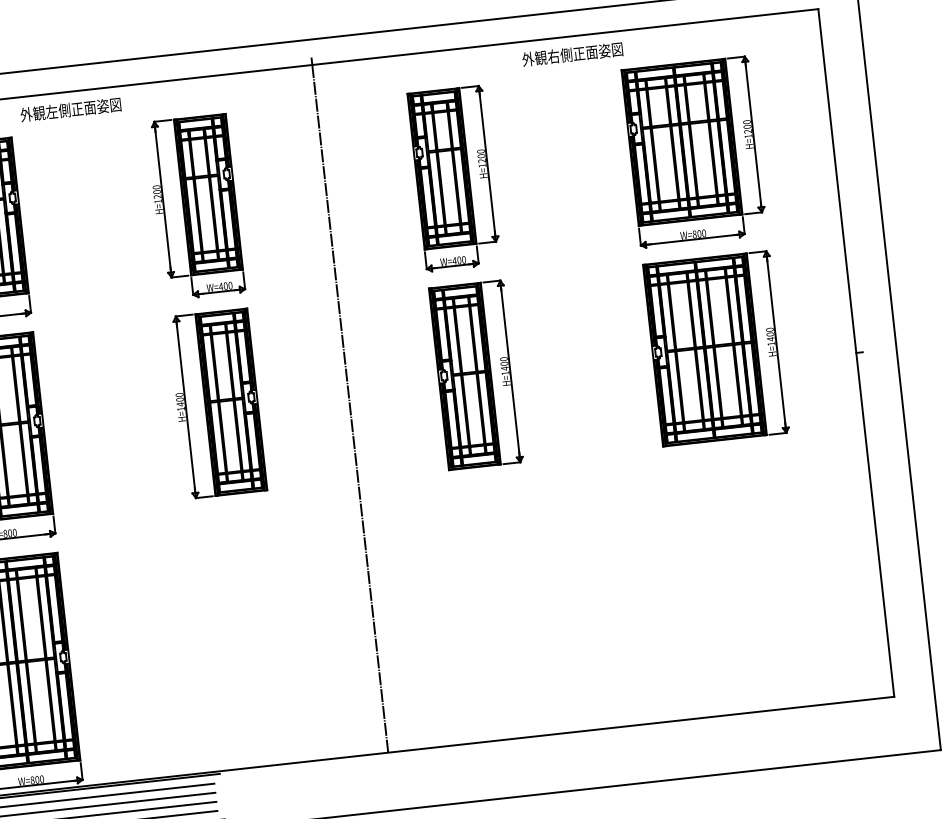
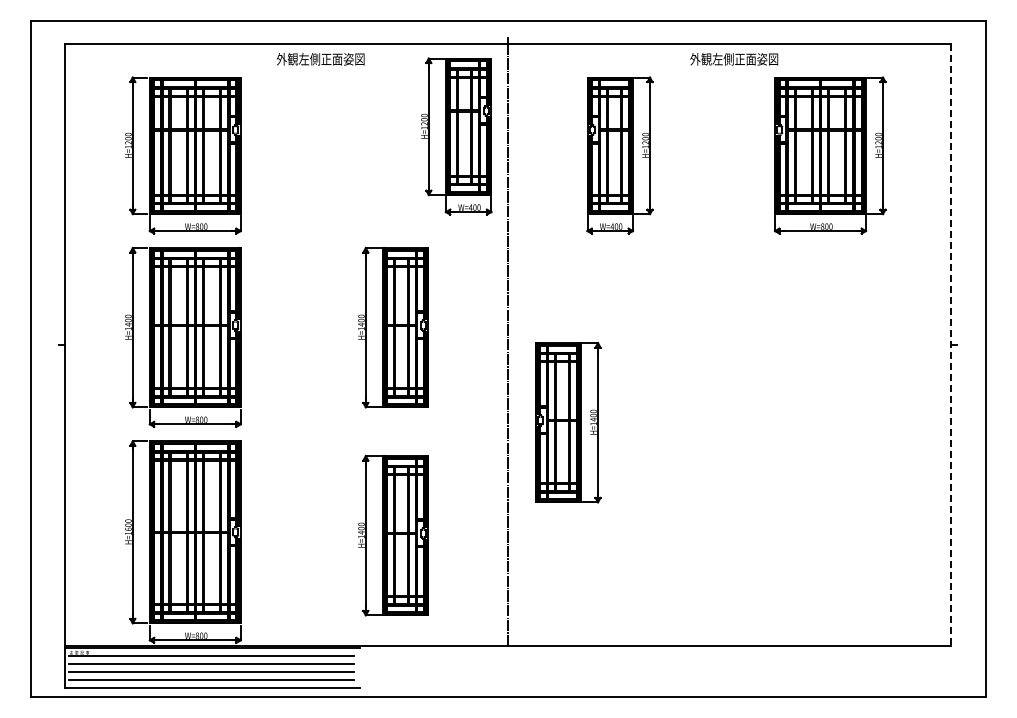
text: (553, 56) -> (717, 59), 外観右側正面姿図 -> 外観左側正面姿図
text: (70, 110) -> (320, 59), moved
part: (195, 207) -> (456, 136), moved
part: (716, 348) -> (830, 327), removed
line: (856, 353) -> (951, 345), solid -> dashed
part: (476, 374) -> (568, 422), moved
part: (243, 640) -> (393, 535), added

